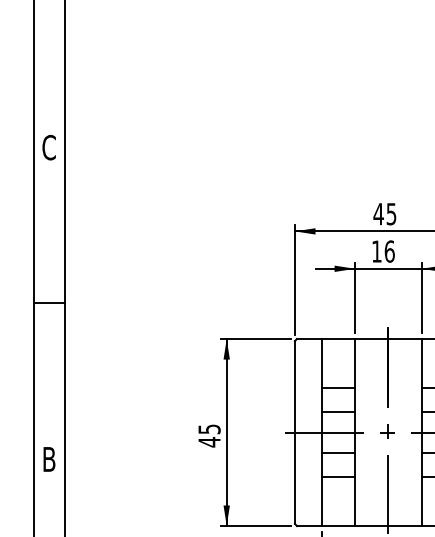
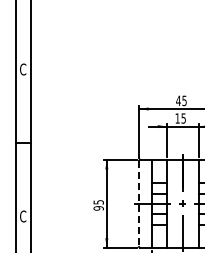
text: (389, 251) -> (183, 118), 16 -> 15
line: (295, 433) -> (139, 204), solid -> dashed
text: (209, 442) -> (98, 208), 45 -> 95
text: (49, 459) -> (23, 216), B -> C

